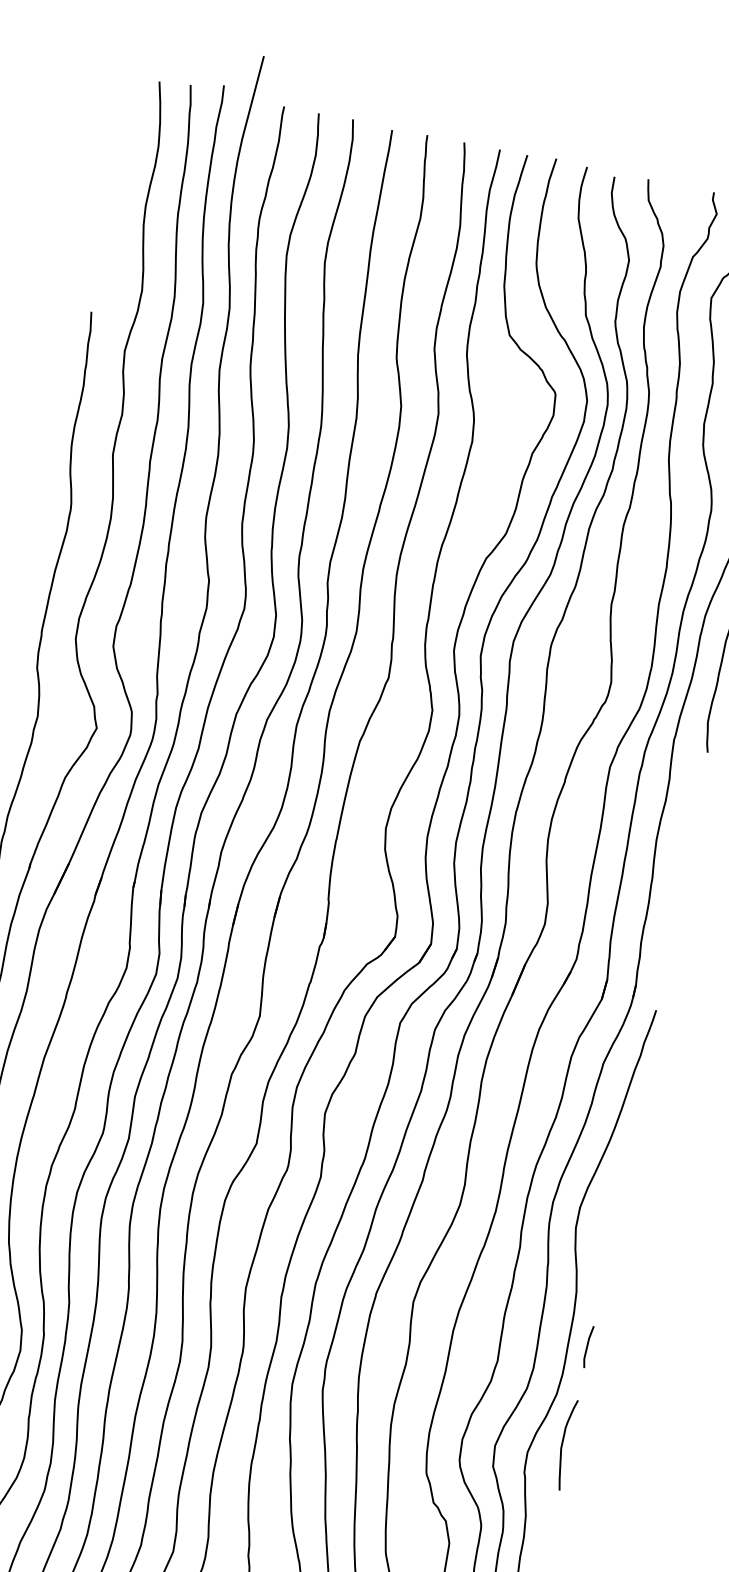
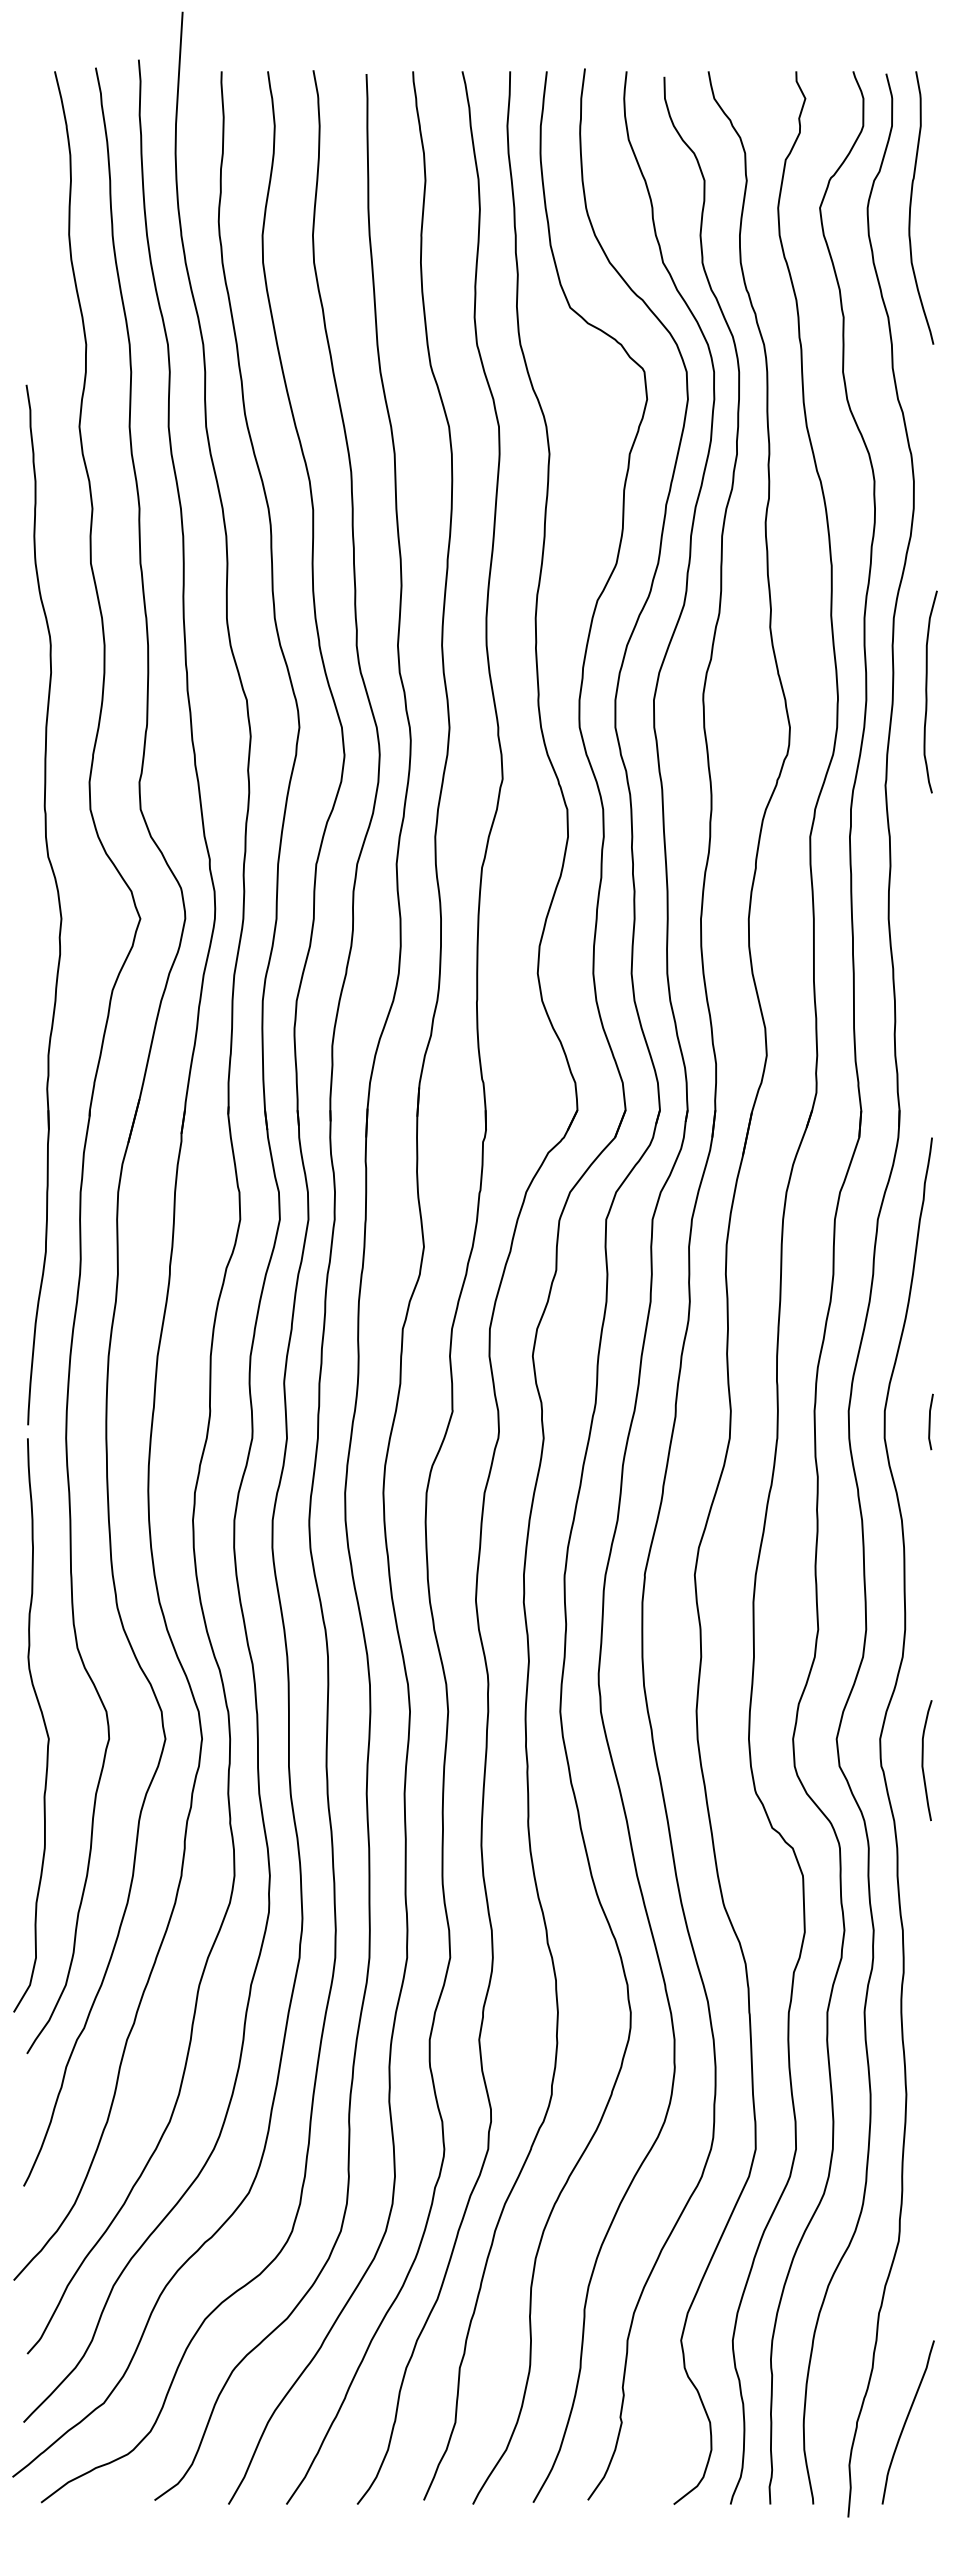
line: (587, 1346) -> (930, 1421), moved
curve: (562, 1444) -> (923, 1760), moved

